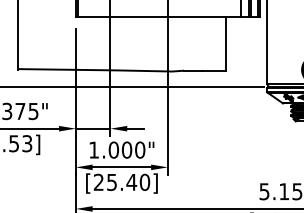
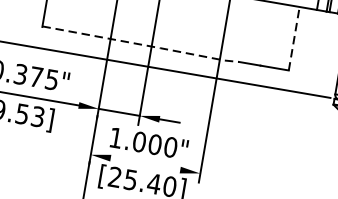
line: (225, 43) -> (293, 38), solid -> dashed
line: (102, 70) -> (142, 45), solid -> dashed
line: (121, 167) -> (145, 164), removed

